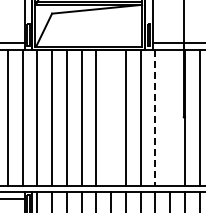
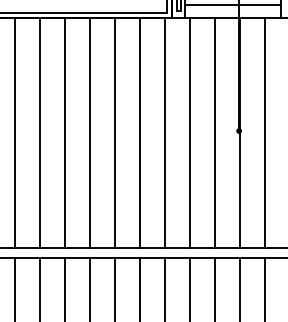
line: (111, 117) -> (115, 131), added
line: (155, 117) -> (190, 131), dashed -> solid
line: (170, 117) -> (215, 131), added

